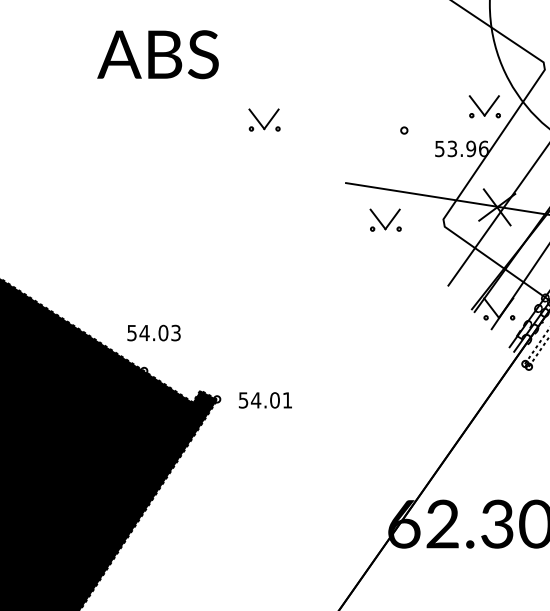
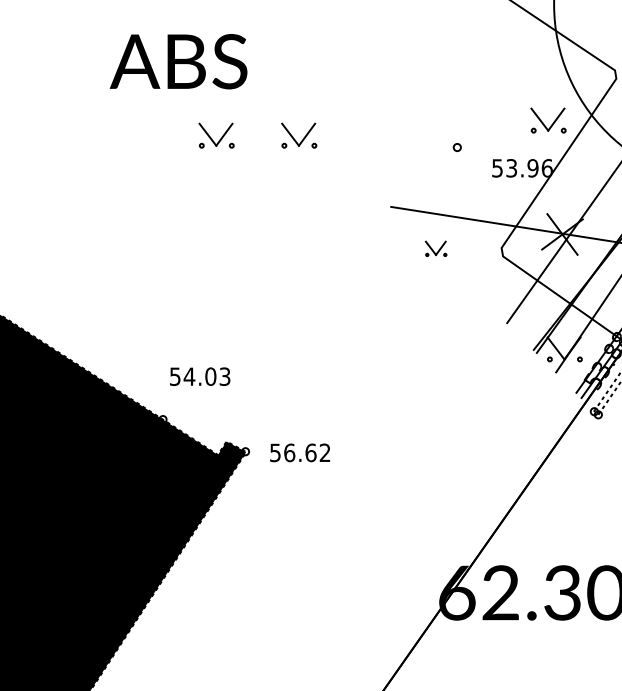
part: (191, 119) -> (216, 135), added
part: (385, 219) -> (436, 248), size x0.6
text: (153, 332) -> (199, 376), moved
text: (270, 400) -> (305, 453), 54.01 -> 56.62

